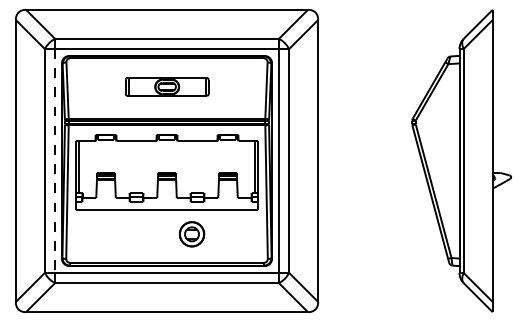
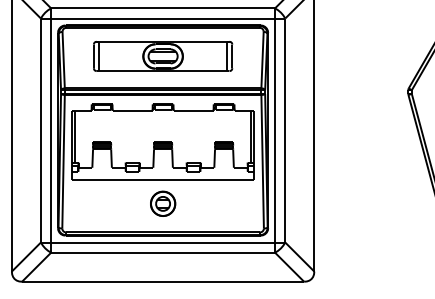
part: (167, 86) -> (163, 56), size x1.67
line: (55, 160) -> (51, 130), dashed -> solid
part: (191, 234) -> (162, 204), moved

